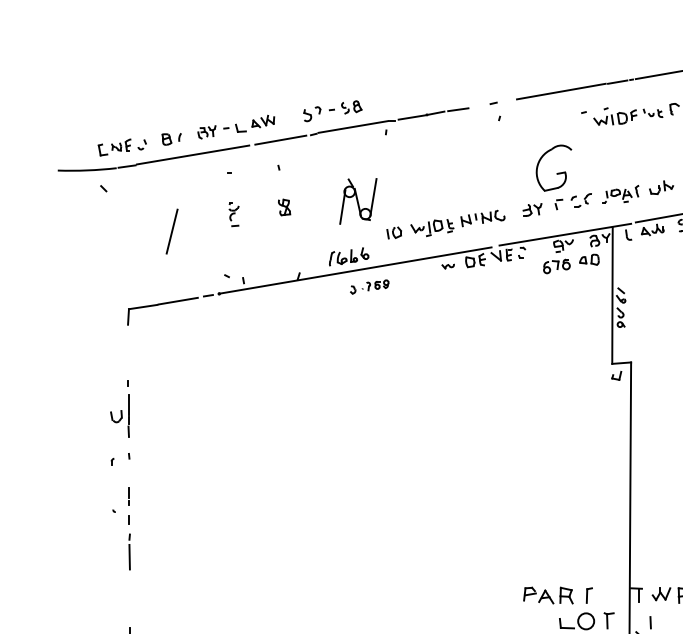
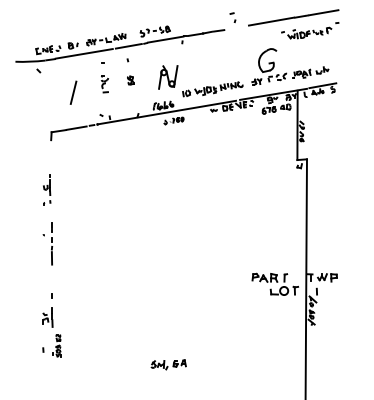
part: (494, 111) -> (232, 17), moved
part: (234, 213) -> (105, 83), size x1.4
part: (118, 421) -> (46, 189), size x0.7

